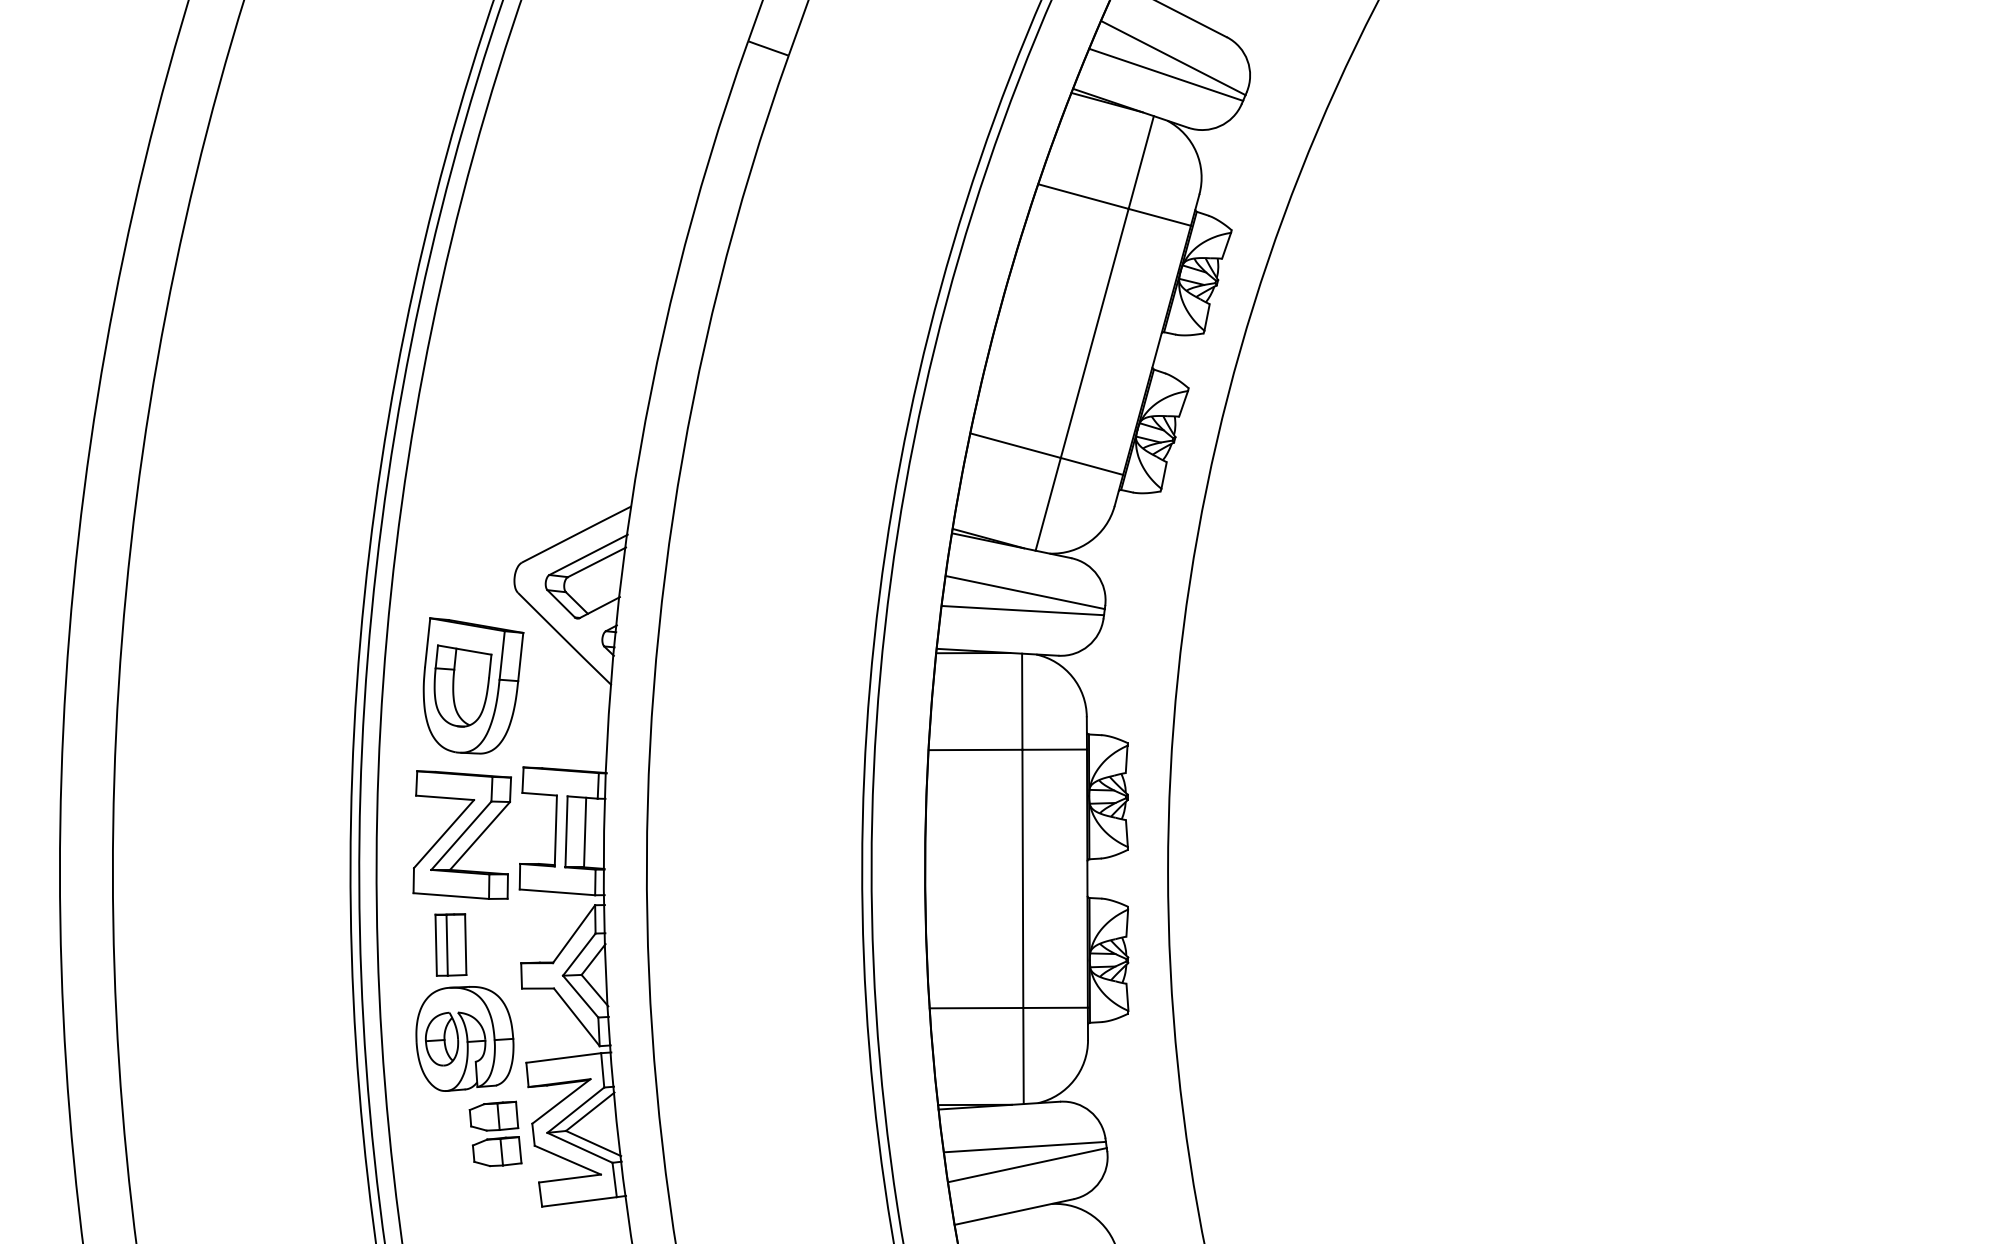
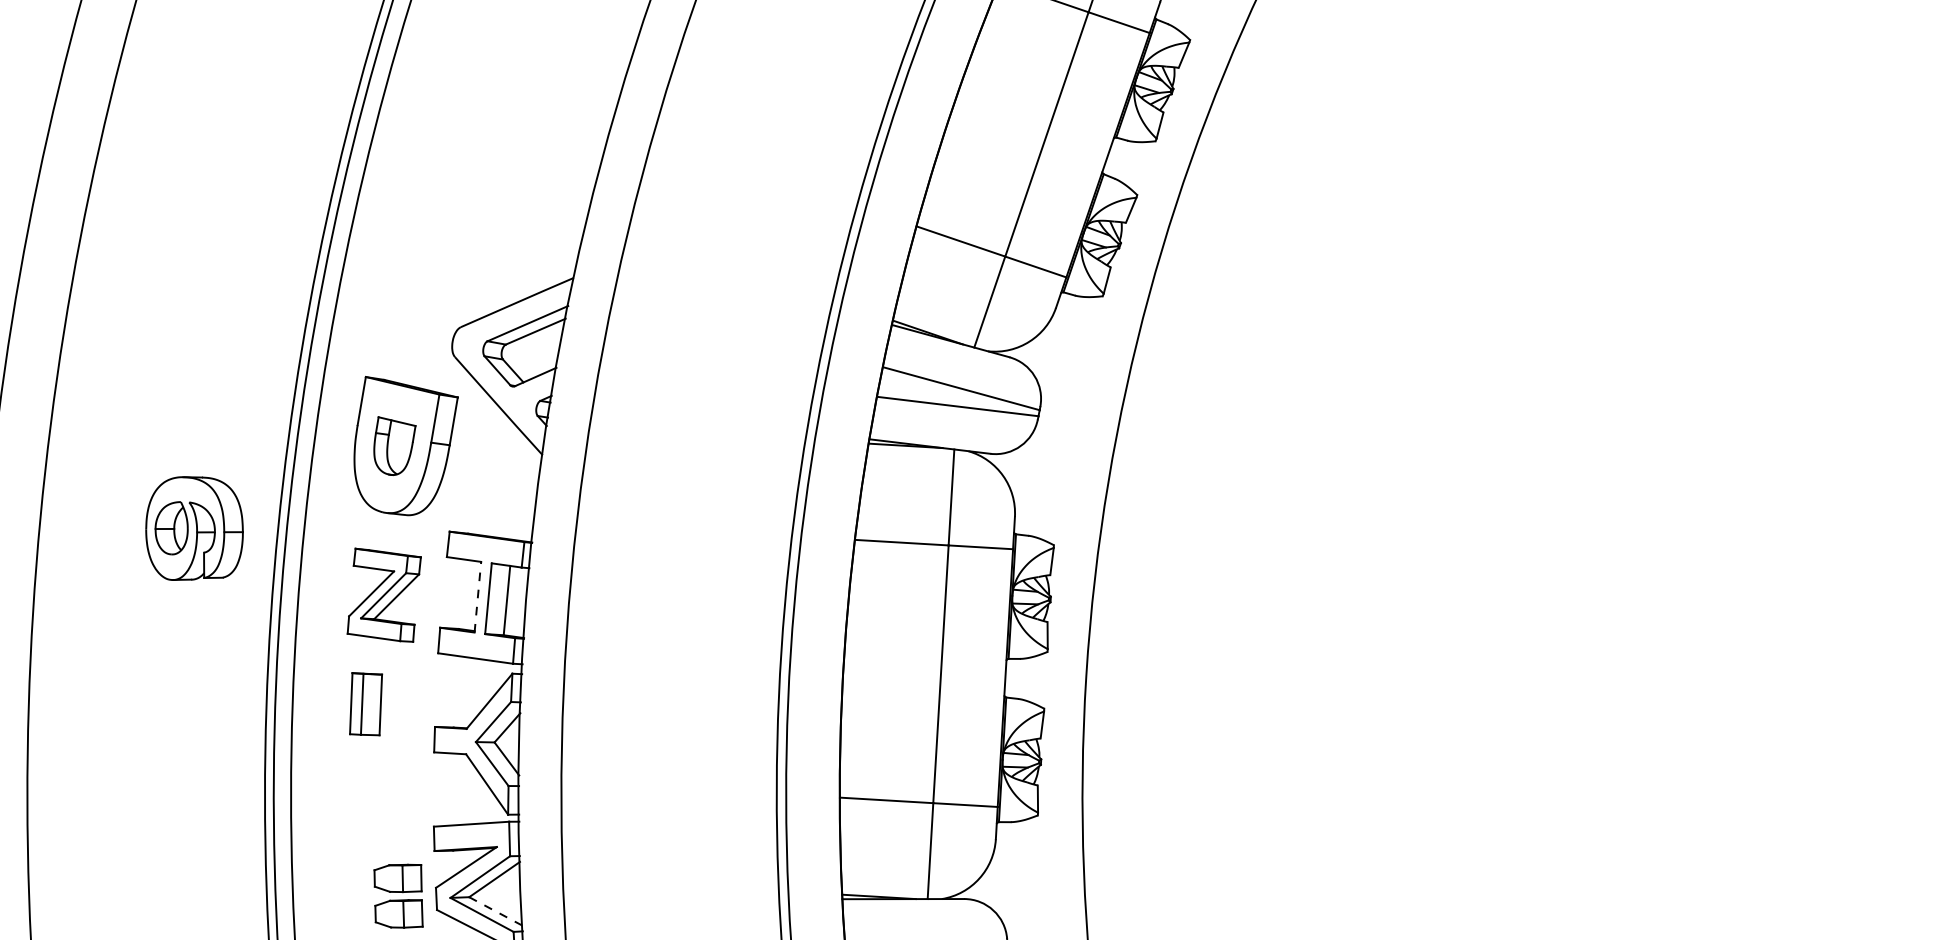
part: (462, 685) -> (393, 446), size x0.7
line: (555, 830) -> (477, 596), solid -> dashed
part: (462, 834) -> (384, 594), size x0.7
part: (464, 1038) -> (194, 528), moved
line: (594, 1143) -> (496, 911), solid -> dashed

